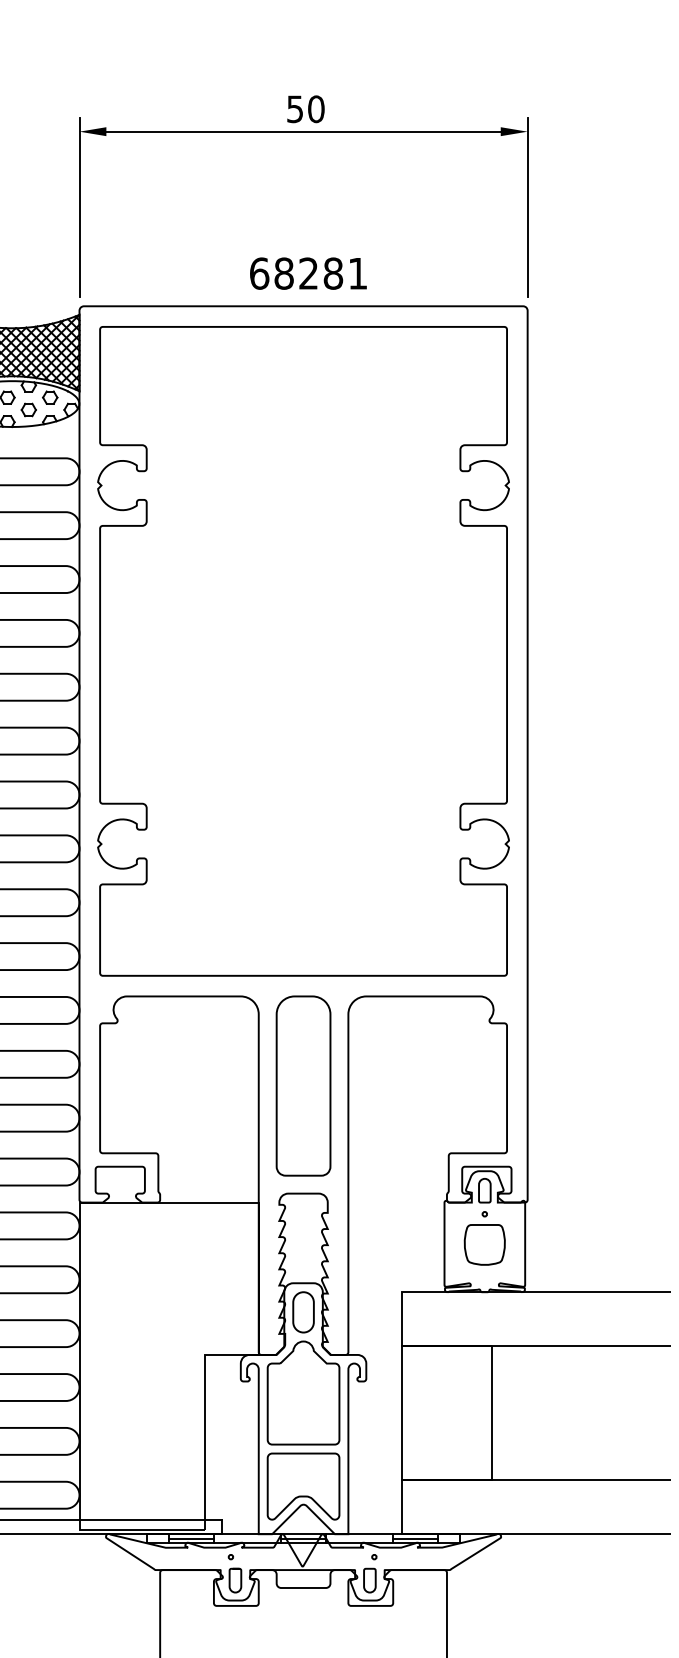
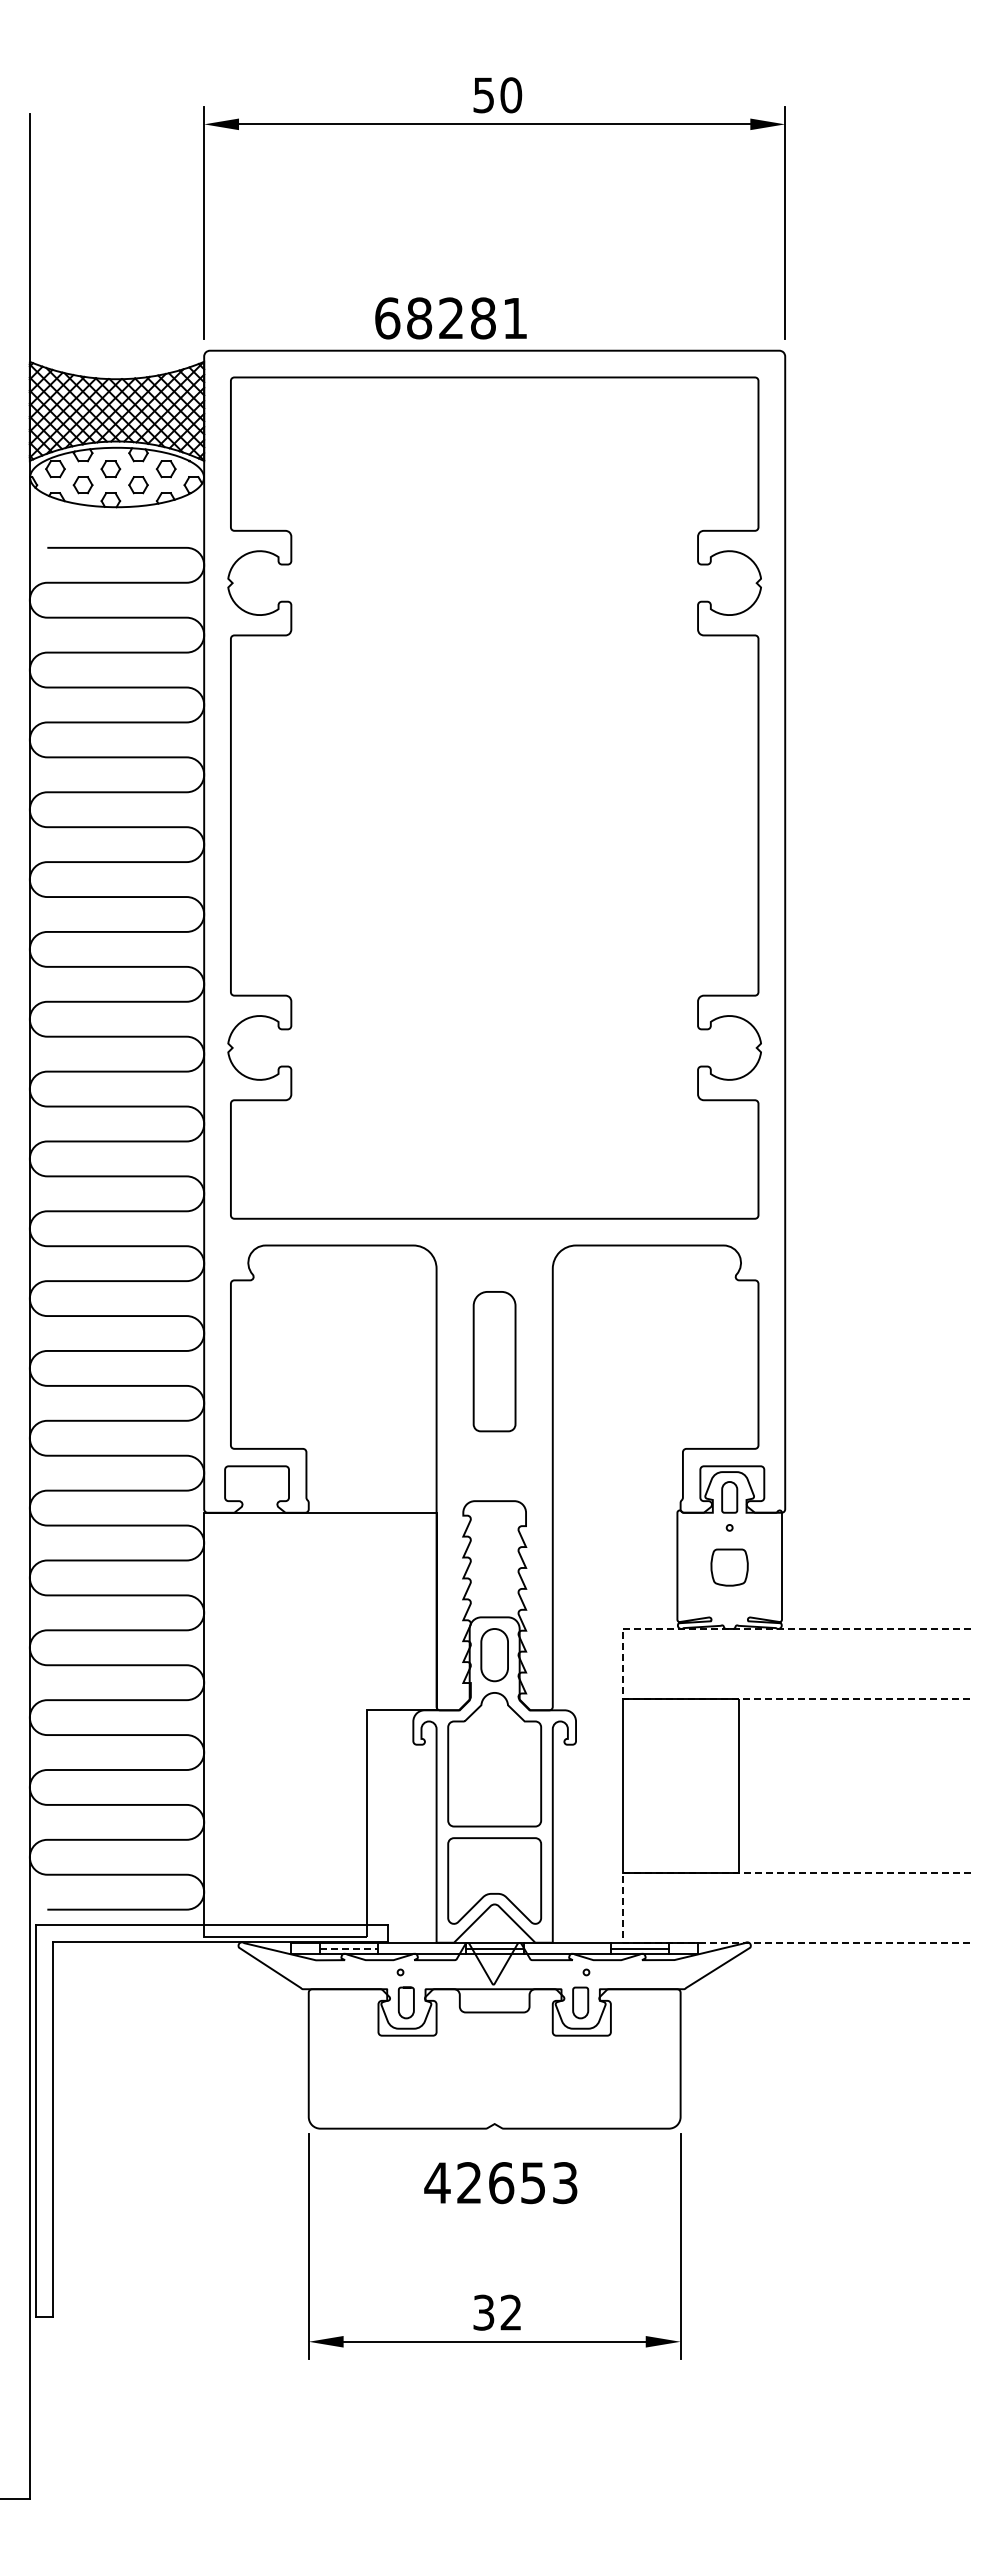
text: (308, 273) -> (450, 318), moved
part: (303, 1085) -> (494, 1361), size x0.6
part: (484, 1244) -> (729, 1567), size x0.7
line: (402, 1318) -> (622, 1663), solid -> dashed
line: (402, 1507) -> (622, 1907), solid -> dashed
line: (191, 1538) -> (349, 1948), solid -> dashed

